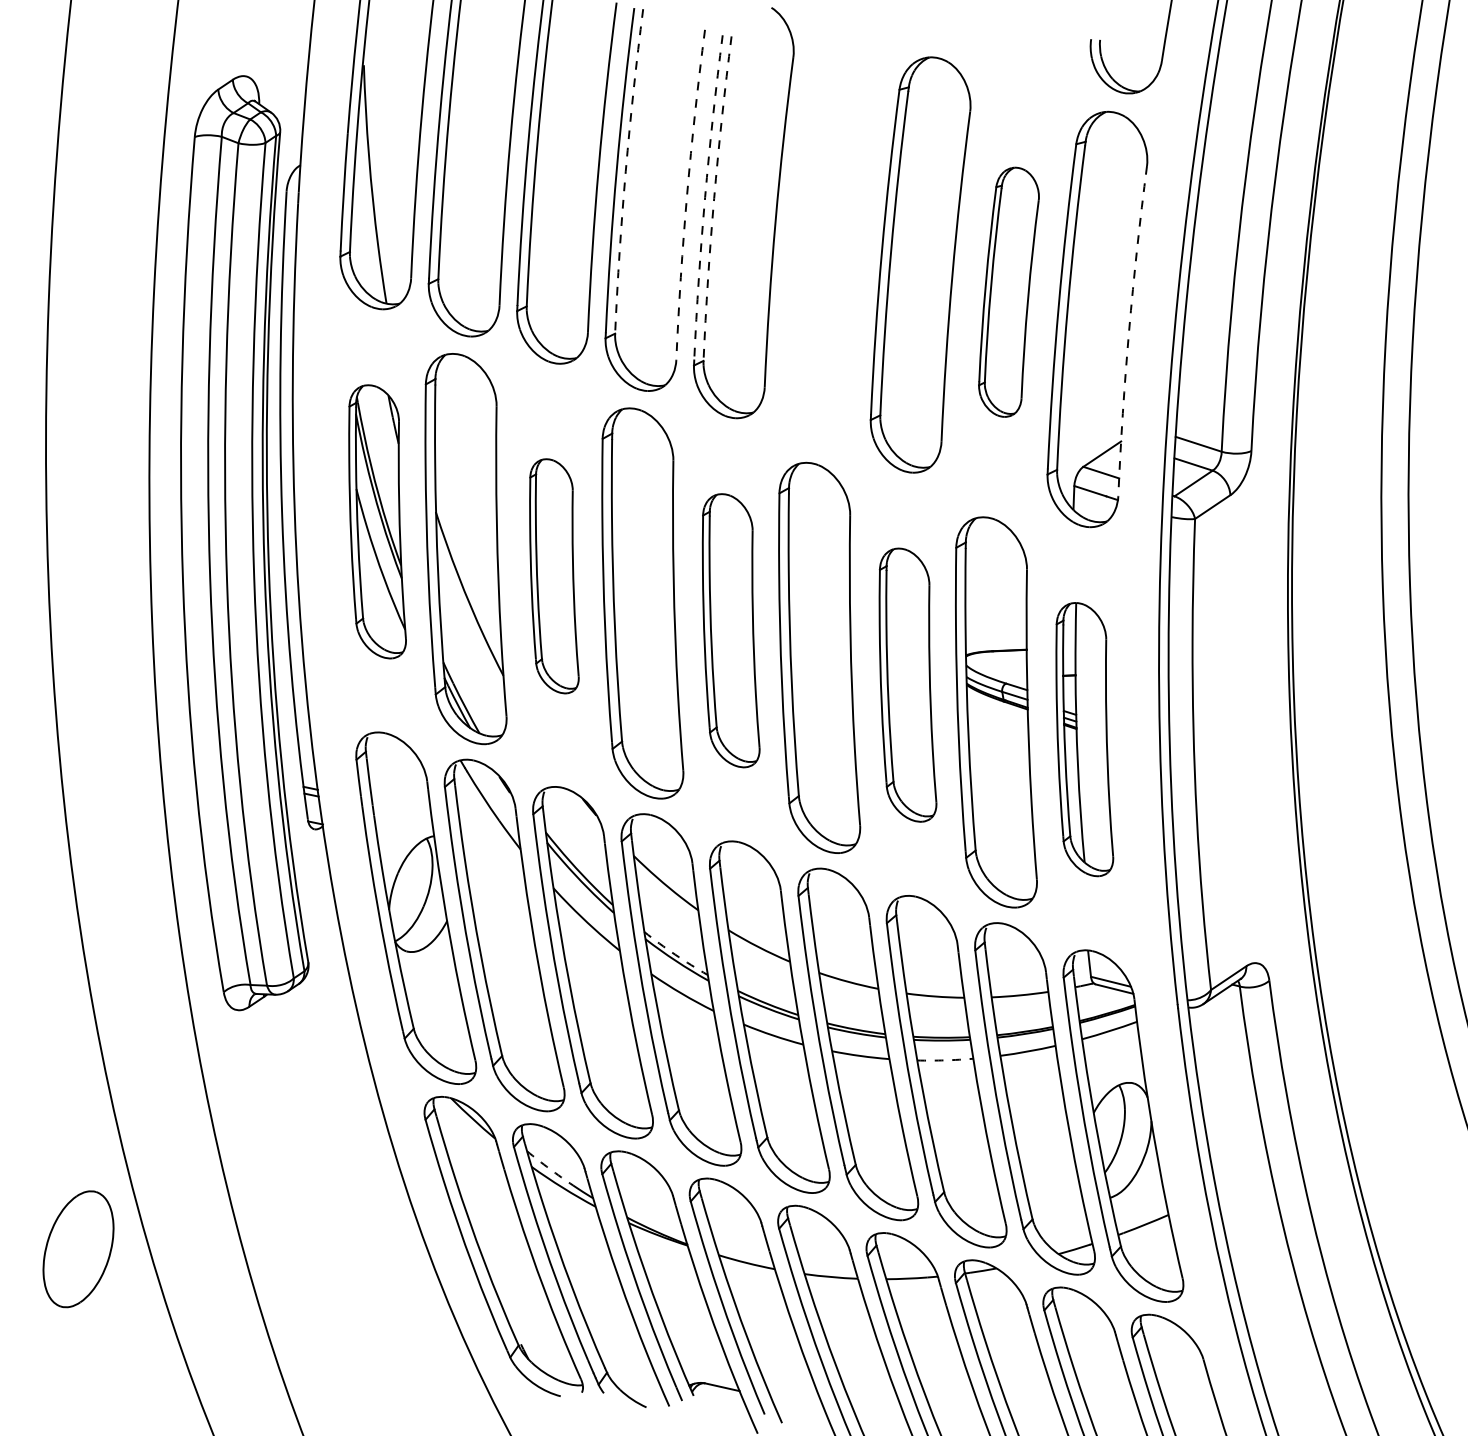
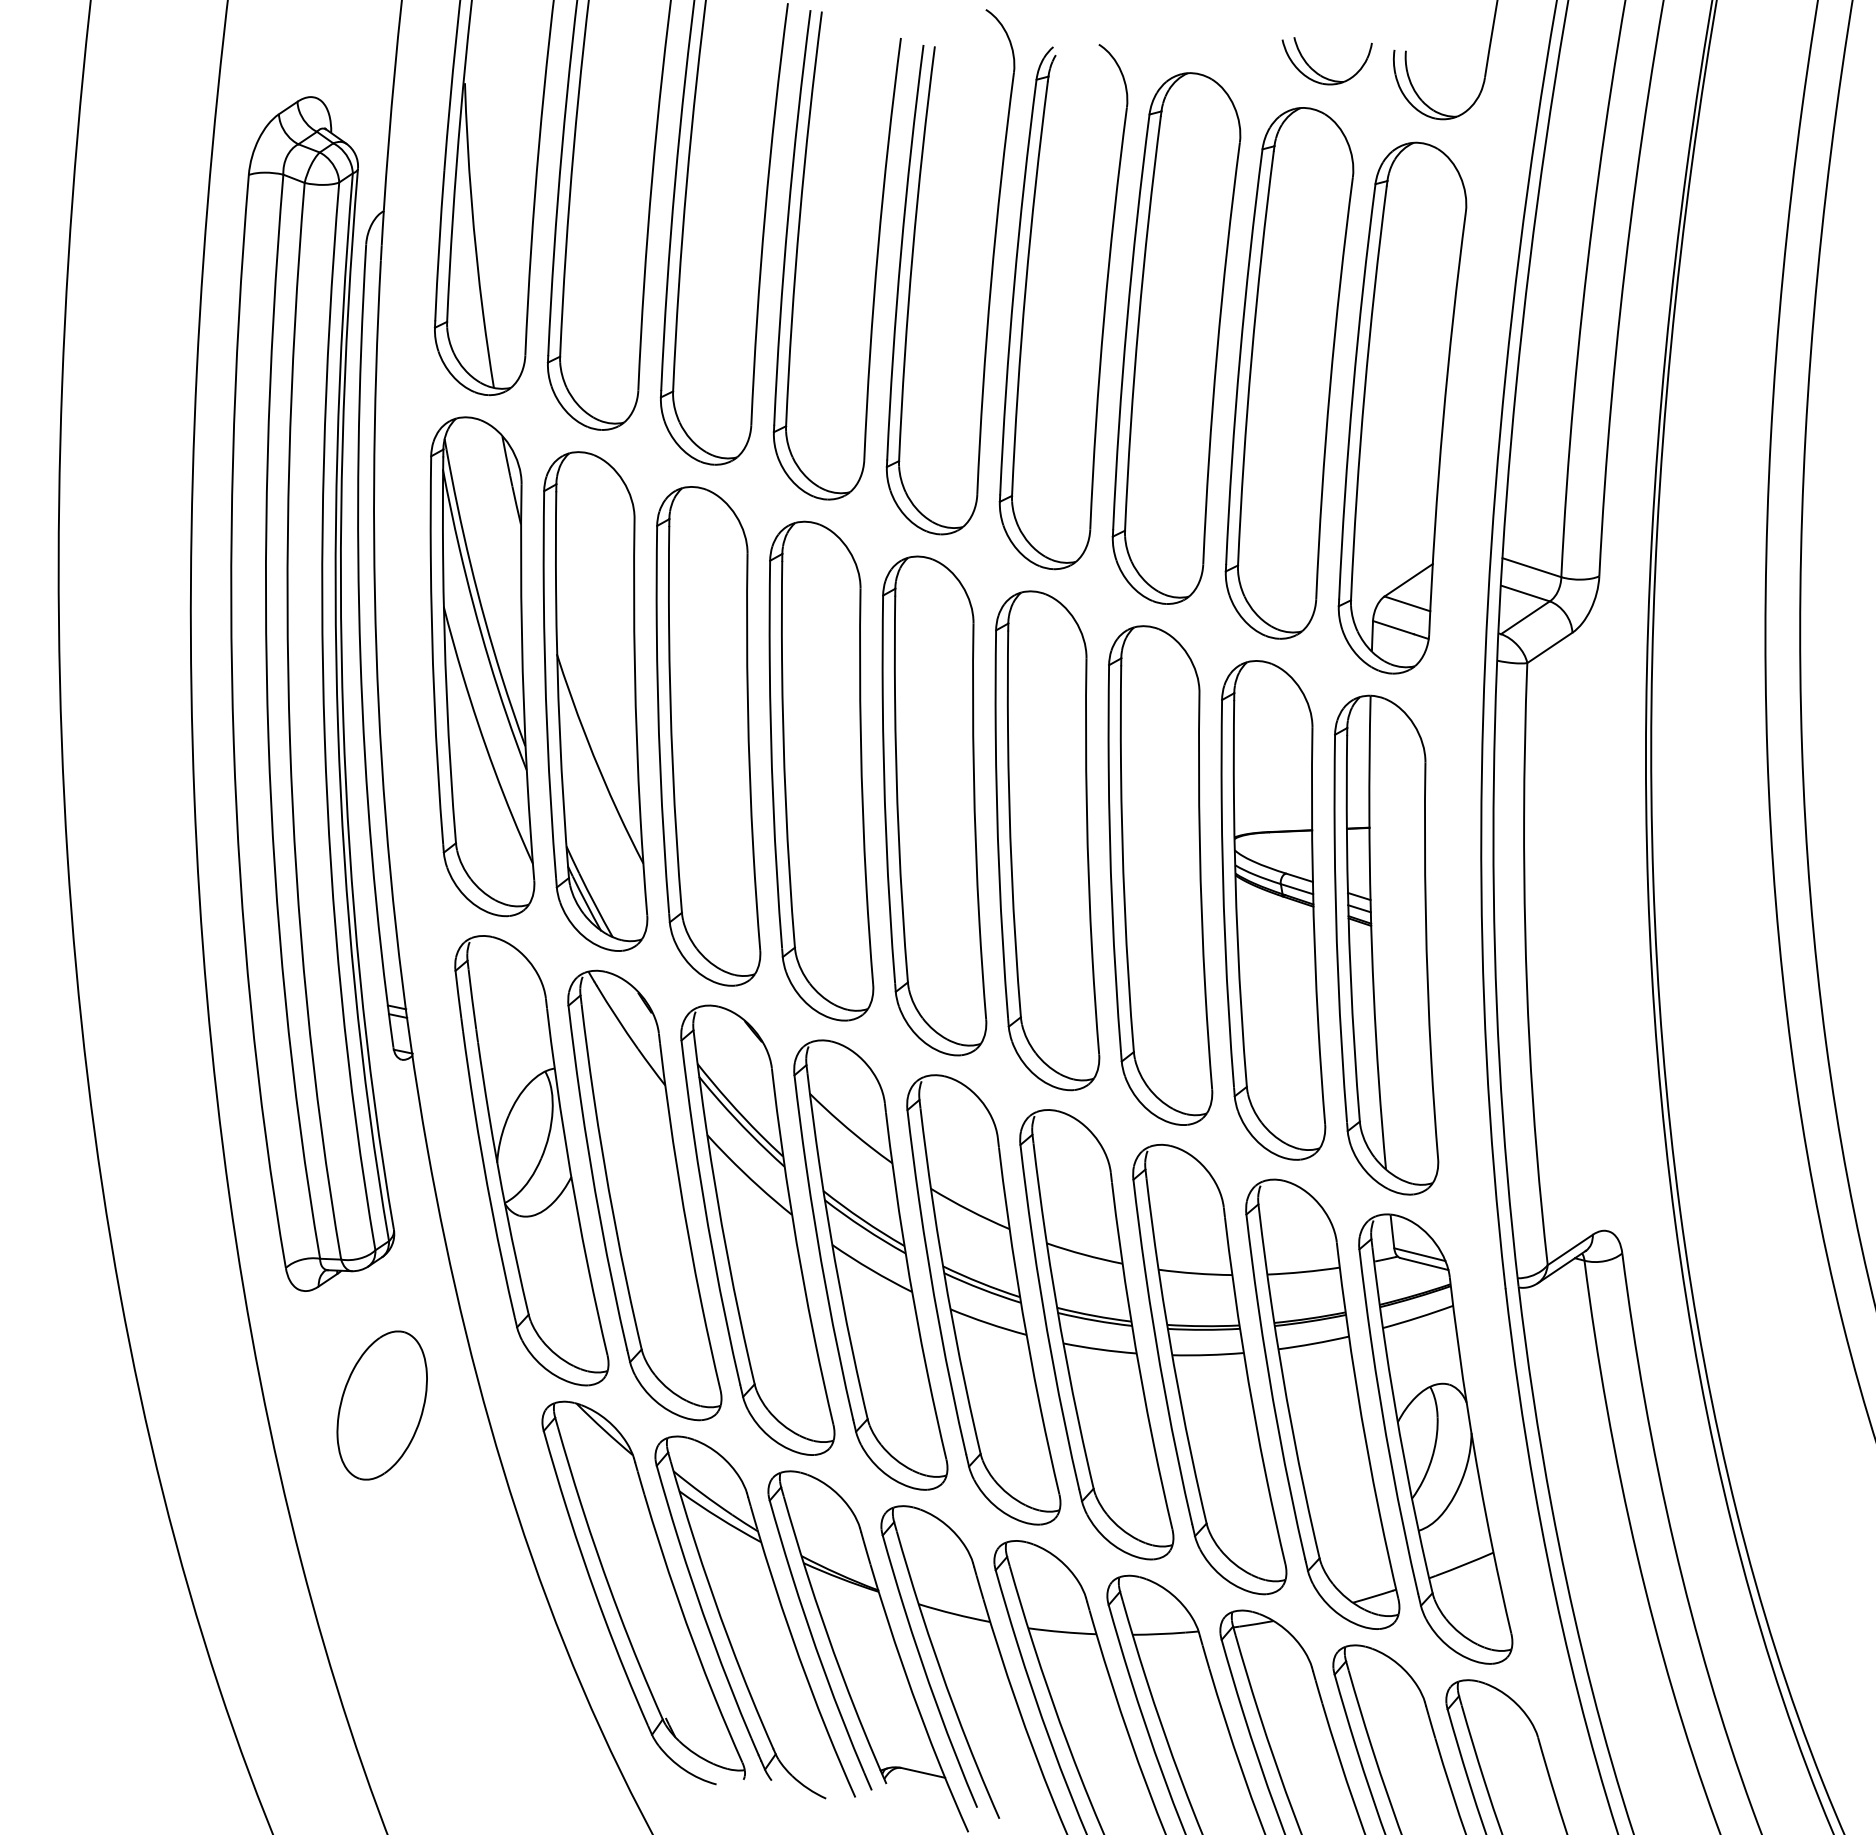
part: (1032, 57) -> (1319, 73), added
arc: (625, 171) -> (799, 218), dashed -> solid
arc: (687, 194) -> (878, 248), dashed -> solid
arc: (705, 197) -> (901, 252), dashed -> solid
arc: (714, 198) -> (912, 253), dashed -> solid
part: (802, 239) -> (1025, 305), added
part: (1009, 292) -> (1289, 373), size x1.67
arc: (1129, 330) -> (1443, 422), dashed -> solid
part: (377, 521) -> (482, 666), size x1.43
part: (554, 576) -> (708, 736), size x1.67
part: (731, 630) -> (934, 805), size x1.43
part: (908, 685) -> (1160, 875), size x1.43
part: (1084, 739) -> (1386, 944), size x1.43
arc: (674, 954) -> (862, 1219), dashed -> solid
arc: (945, 1060) -> (1208, 1355), dashed -> solid
arc: (549, 1168) -> (702, 1493), dashed -> solid
part: (77, 1249) -> (381, 1405), moved

